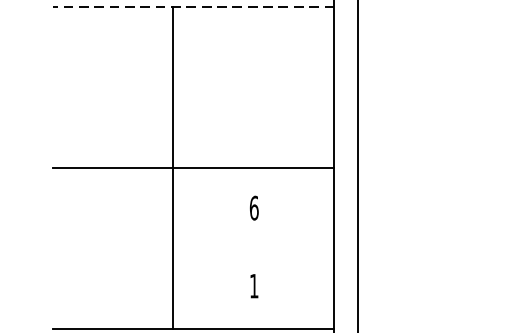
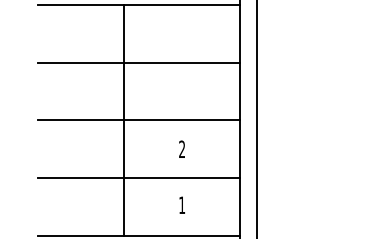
line: (193, 6) -> (138, 4), dashed -> solid
line: (193, 86) -> (138, 62), added
text: (254, 208) -> (182, 149), 6 -> 2
line: (193, 248) -> (138, 178), added

